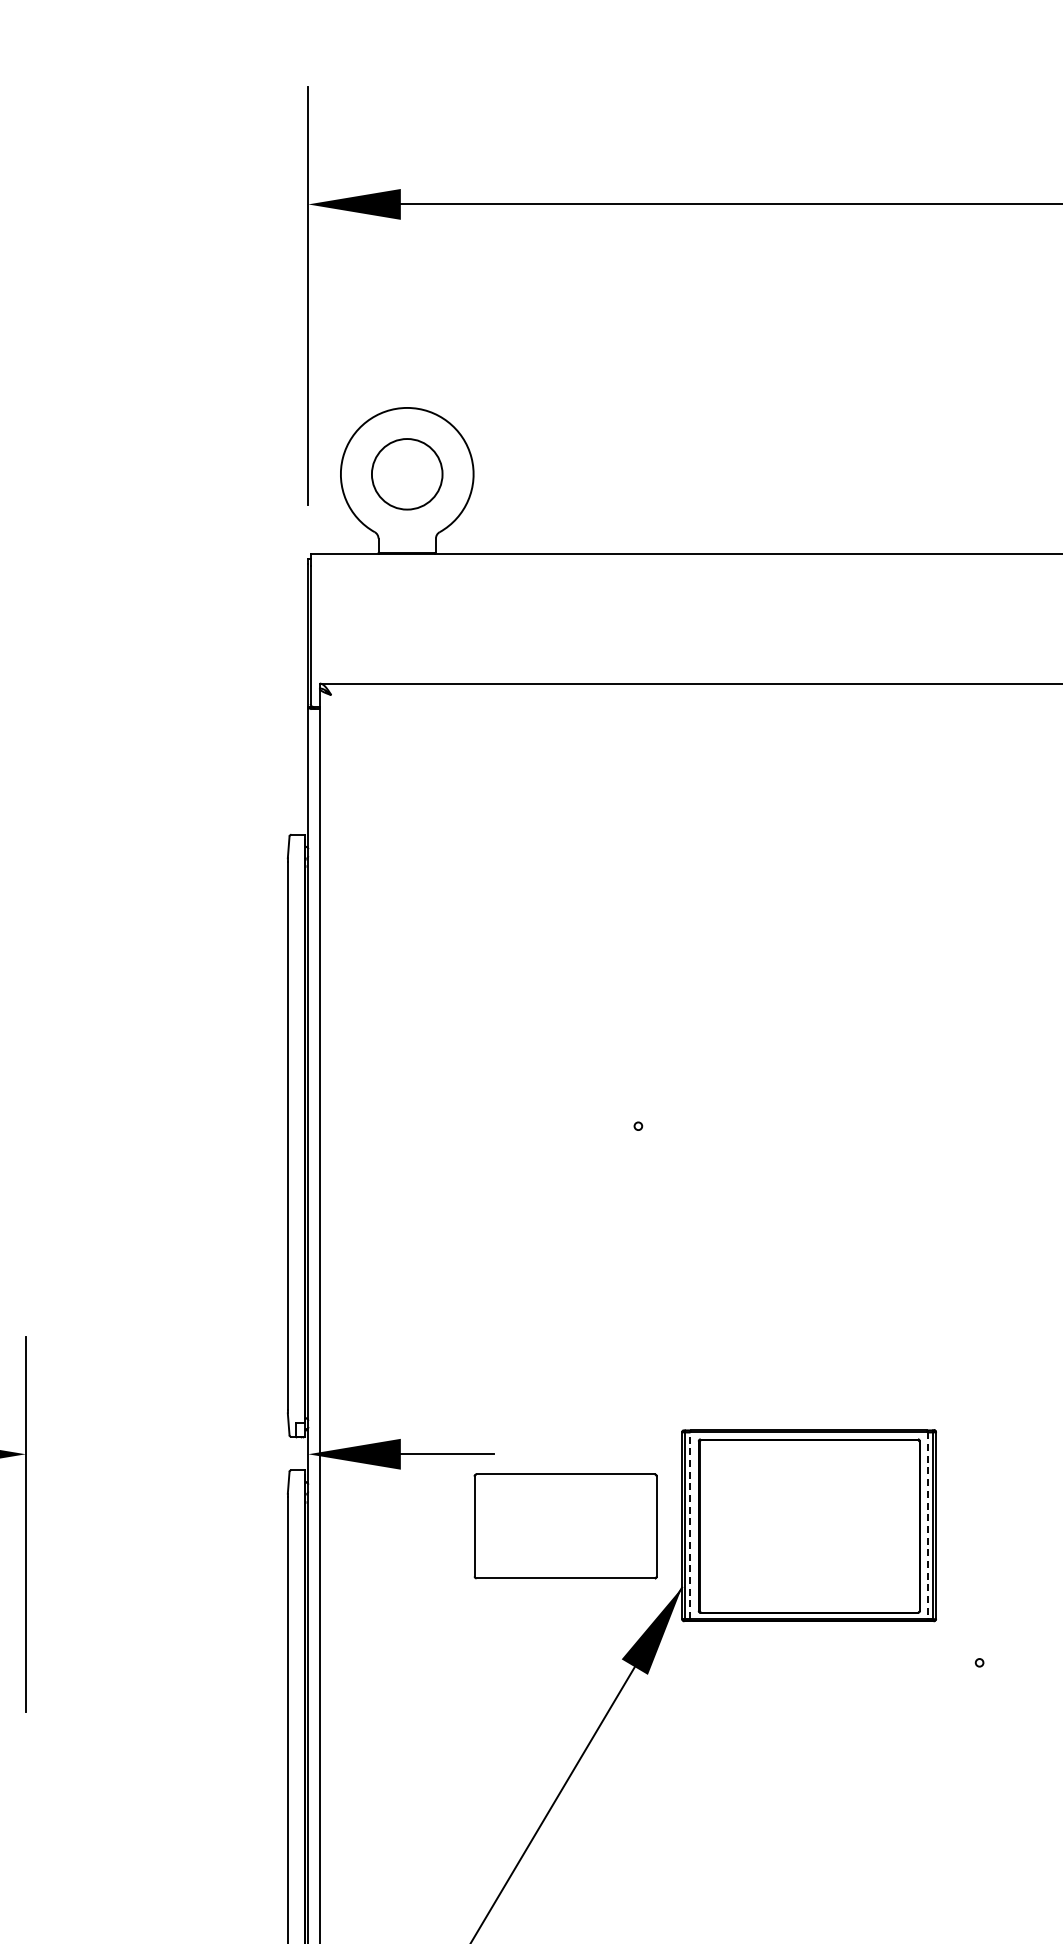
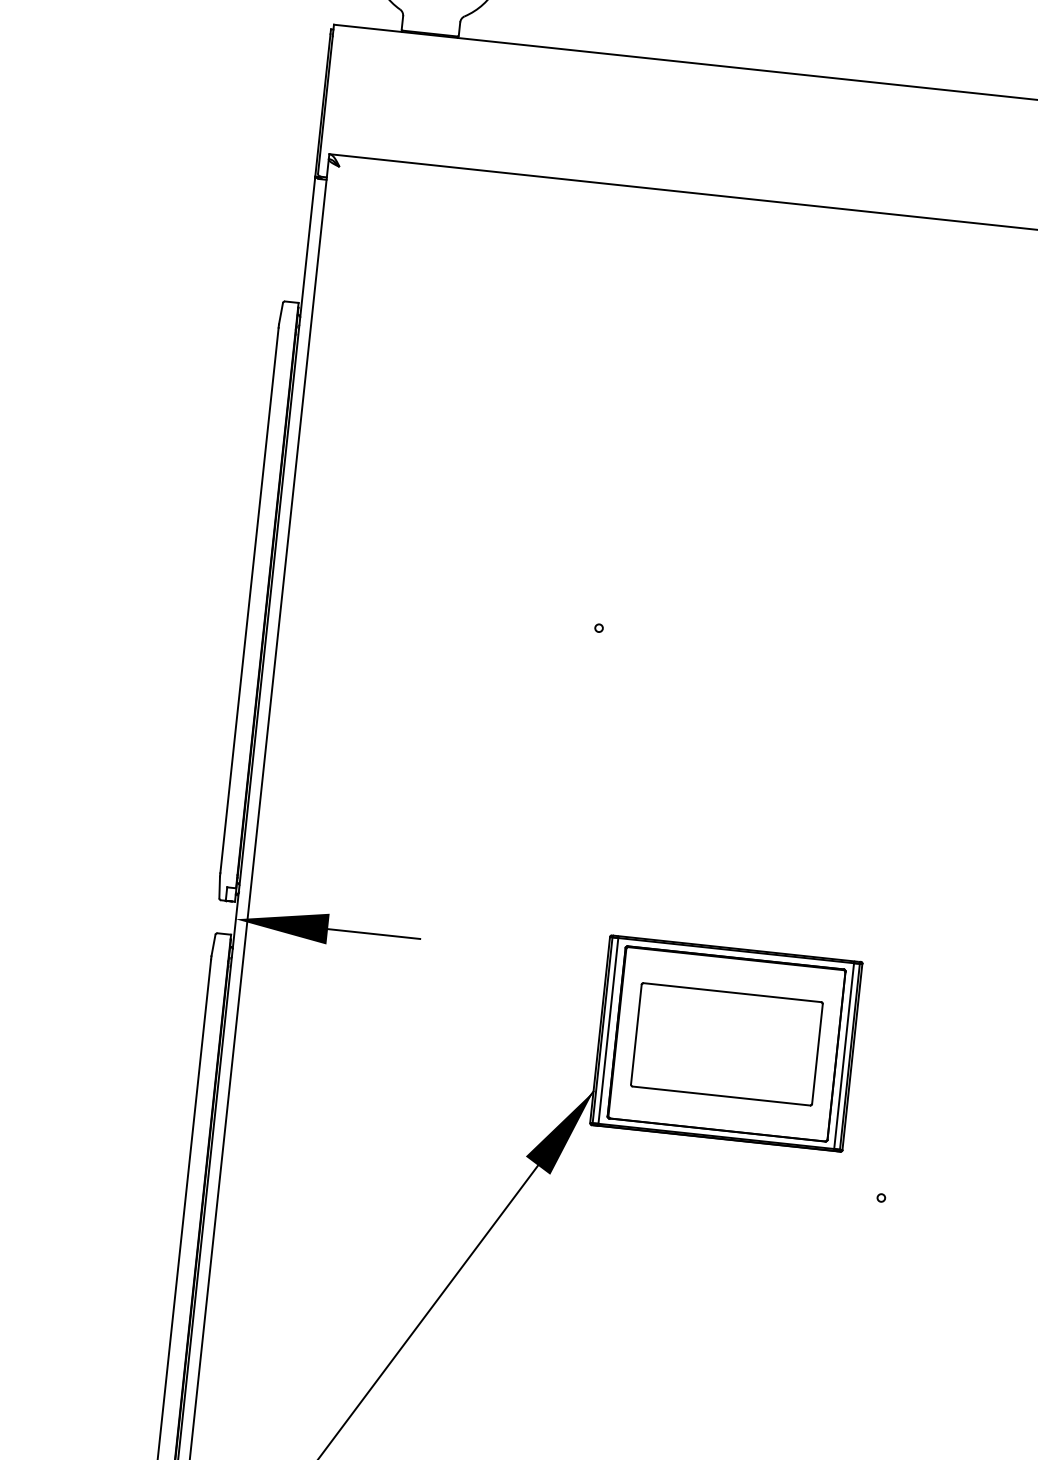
line: (690, 1525) -> (608, 1030), dashed -> solid
part: (565, 1526) -> (726, 1044), moved
line: (927, 1526) -> (844, 1056), dashed -> solid

